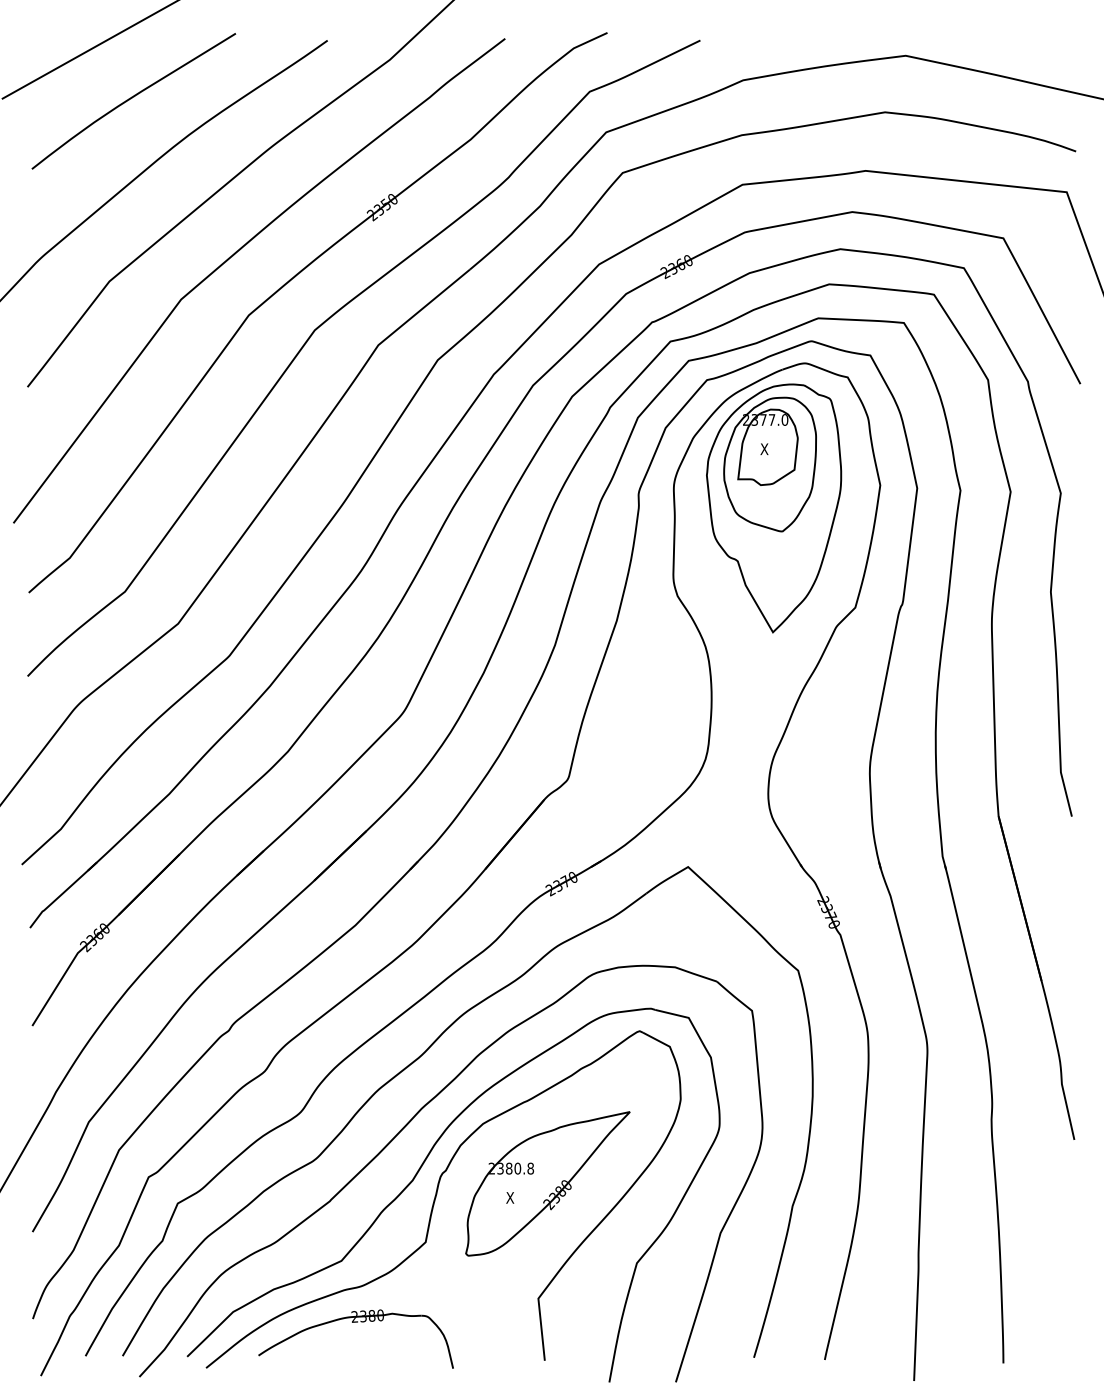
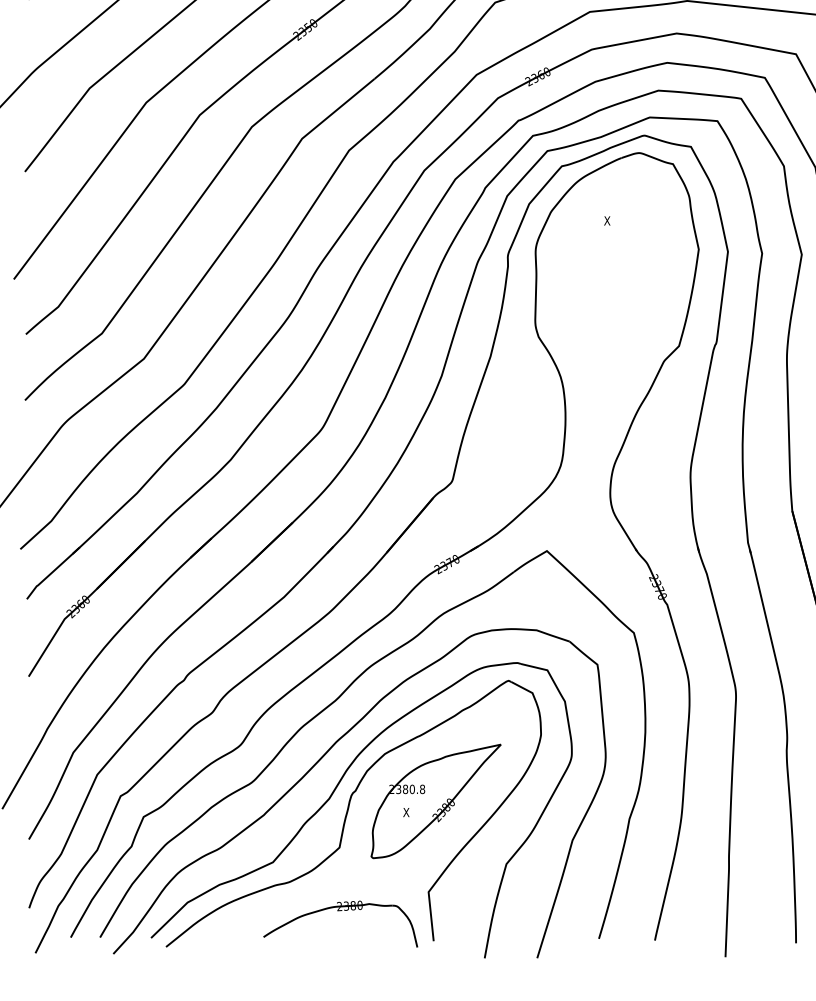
part: (774, 508) -> (615, 267), removed
part: (355, 1322) -> (340, 910), moved

